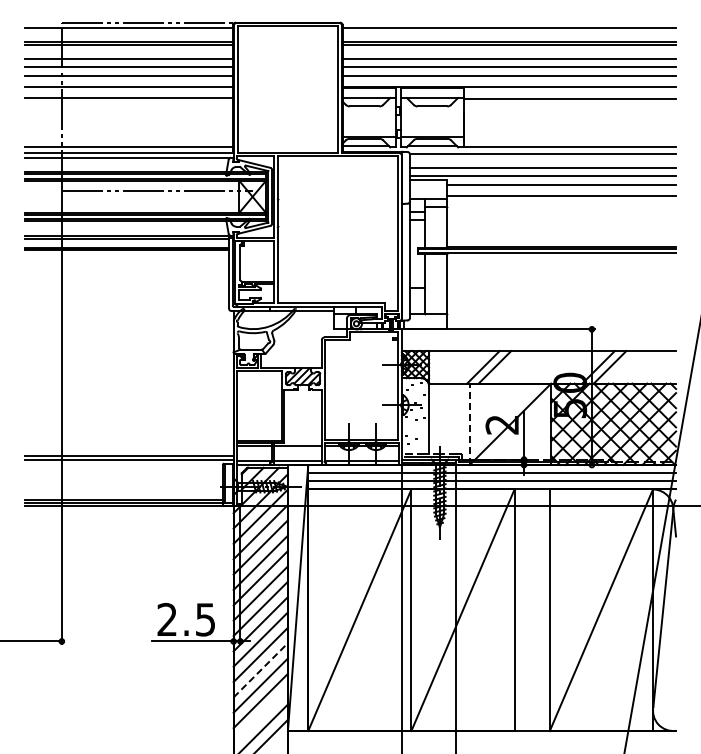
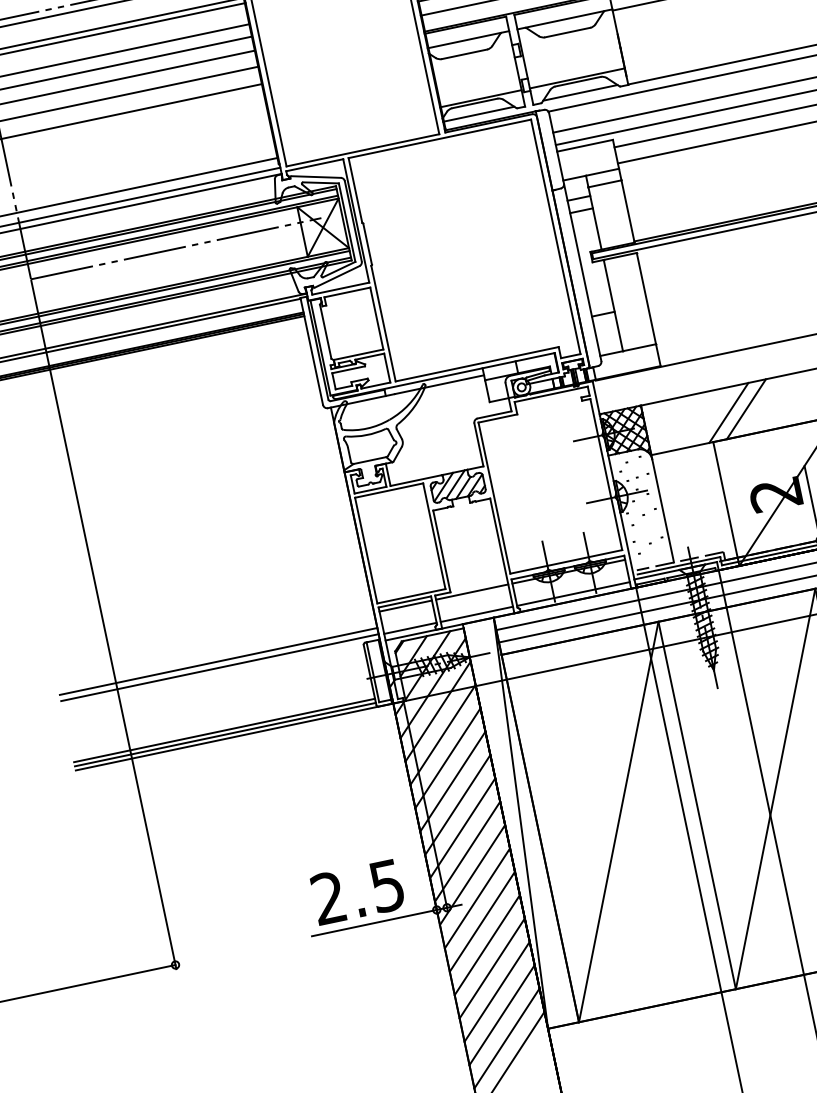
line: (469, 424) -> (725, 504), dashed -> solid
line: (261, 669) -> (488, 943), dashed -> solid
line: (260, 716) -> (501, 1015), added

